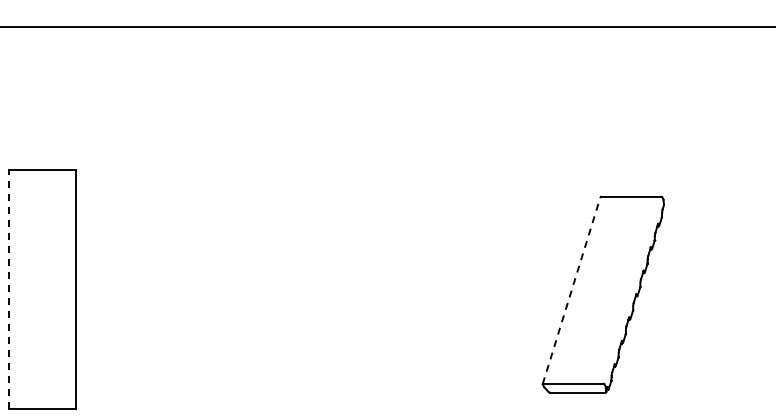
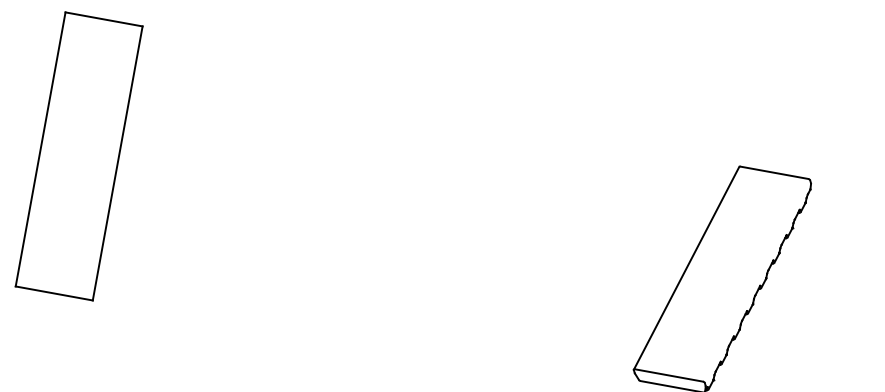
line: (8, 288) -> (40, 148), dashed -> solid
line: (571, 290) -> (686, 268), dashed -> solid

